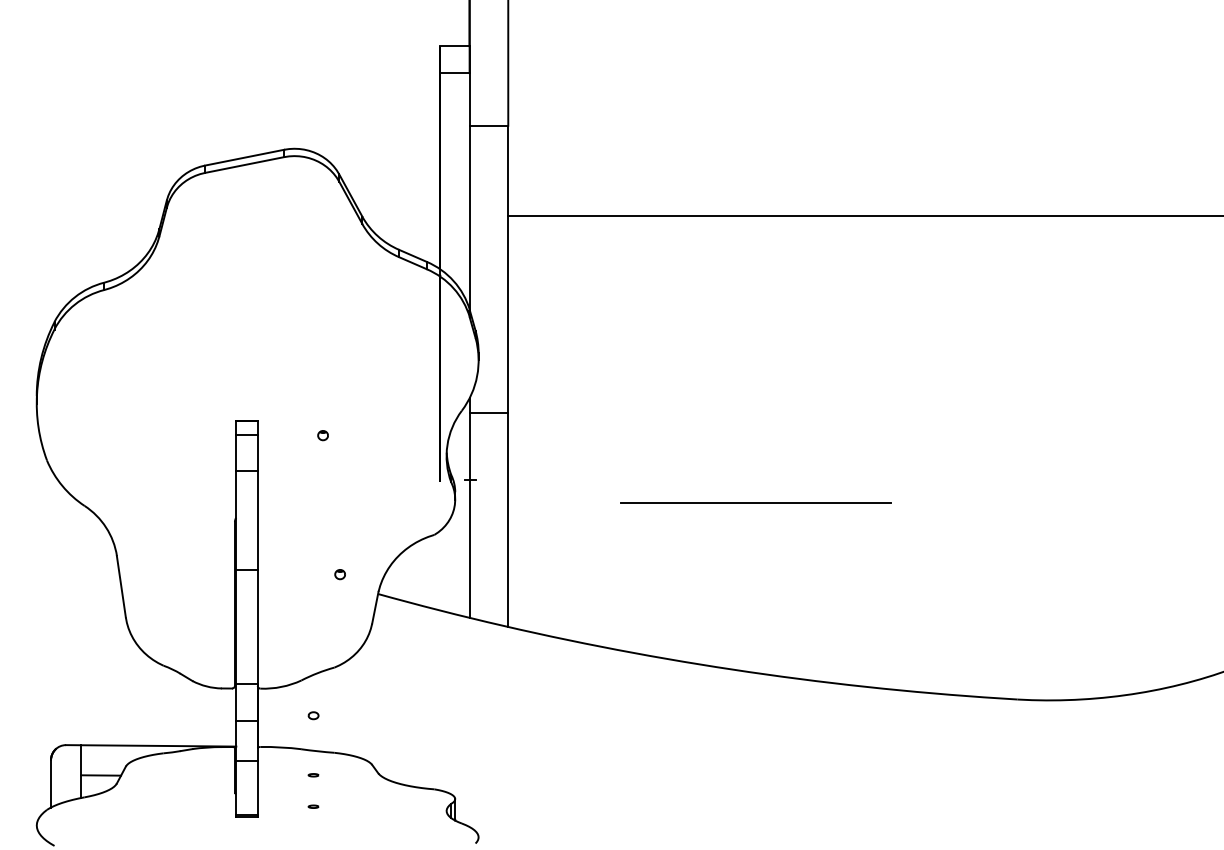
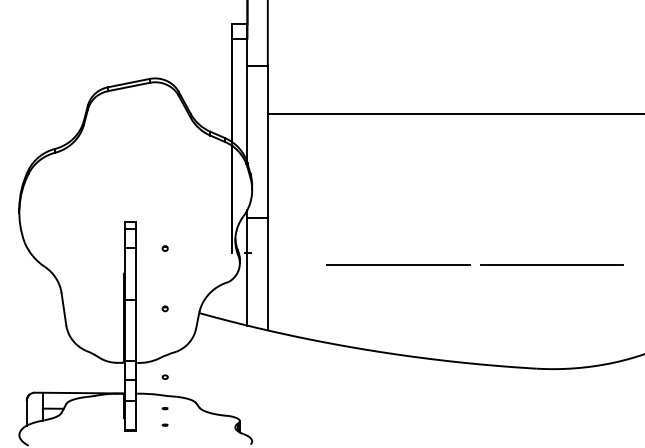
part: (321, 435) -> (164, 248), moved
line: (1046, 503) -> (551, 265), added
part: (338, 573) -> (164, 308), moved

